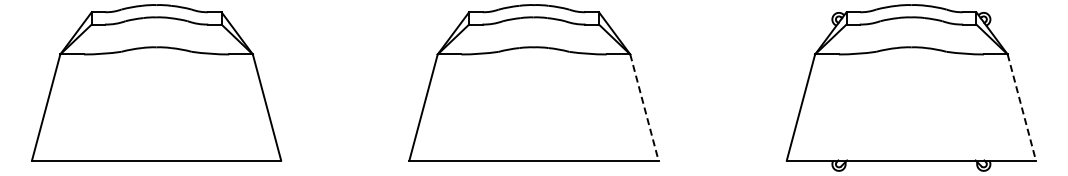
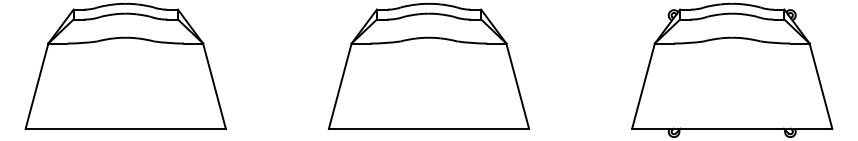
line: (644, 107) -> (517, 86), dashed -> solid
line: (1021, 107) -> (820, 86), dashed -> solid

